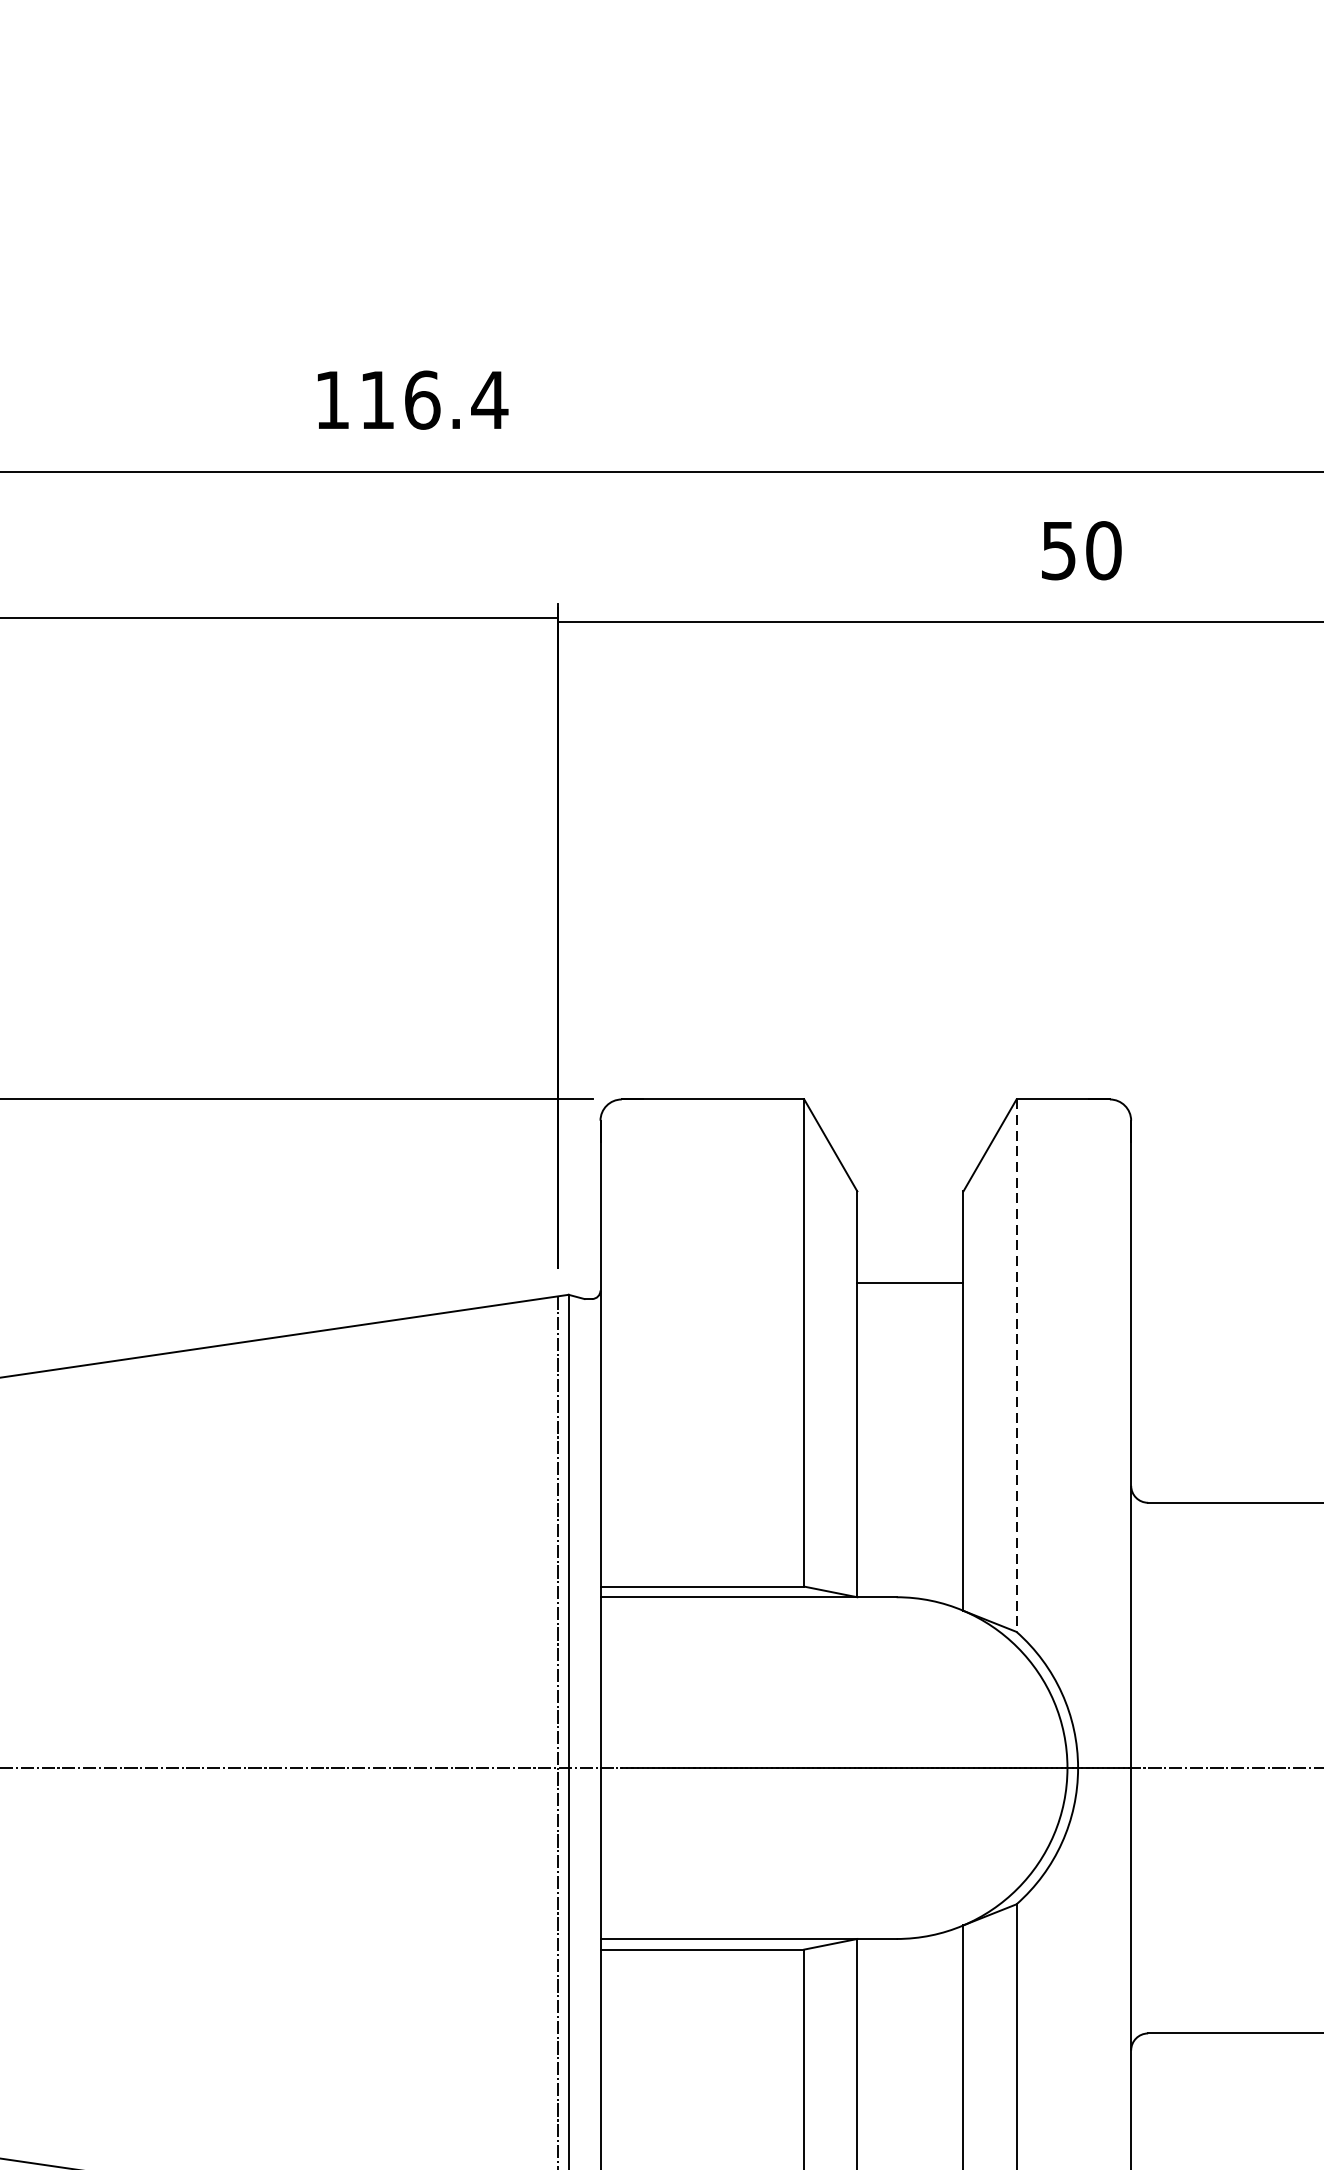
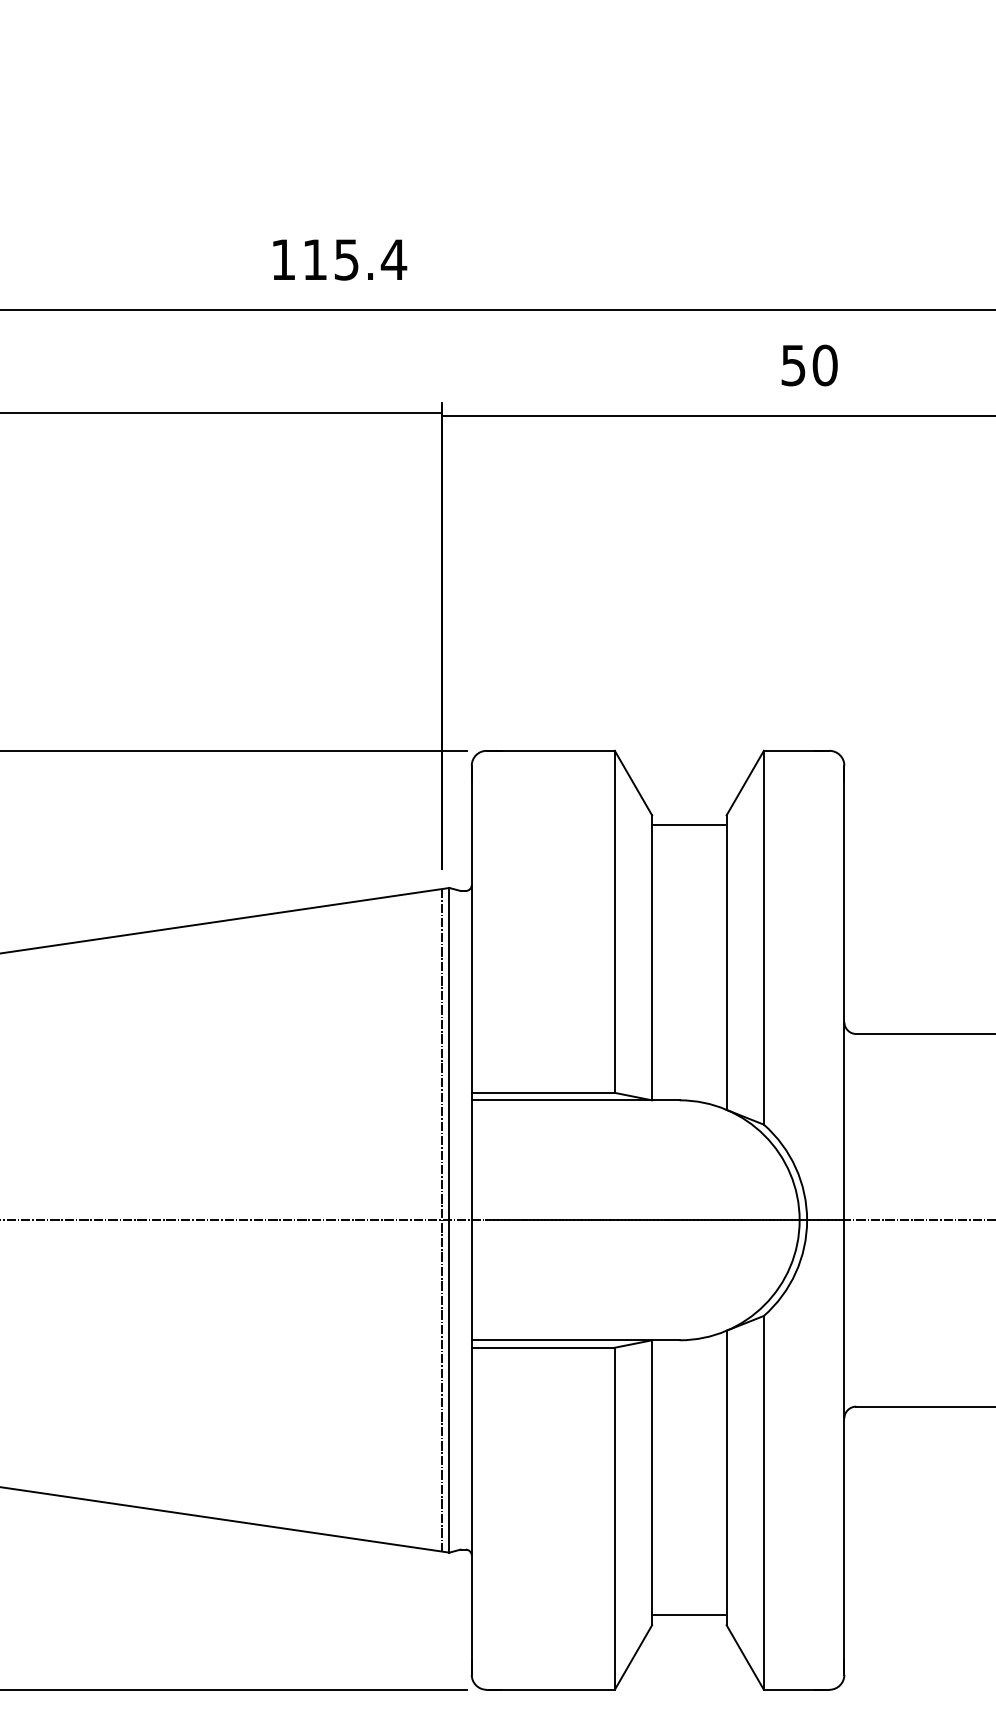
text: (422, 399) -> (346, 259), 116.4 -> 115.4
line: (910, 1282) -> (689, 825), moved
line: (1015, 1365) -> (763, 937), dashed -> solid

